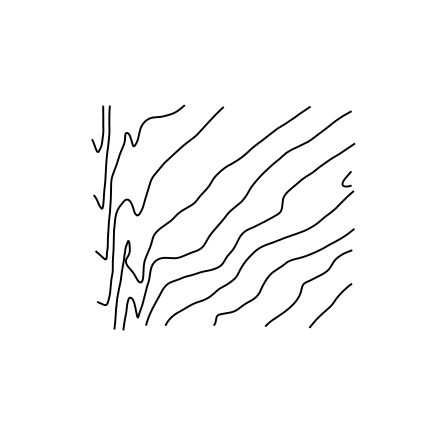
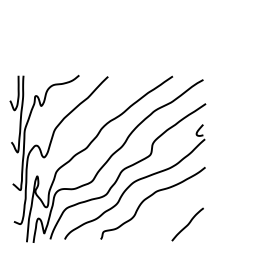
curve: (306, 283) -> (169, 208), removed

